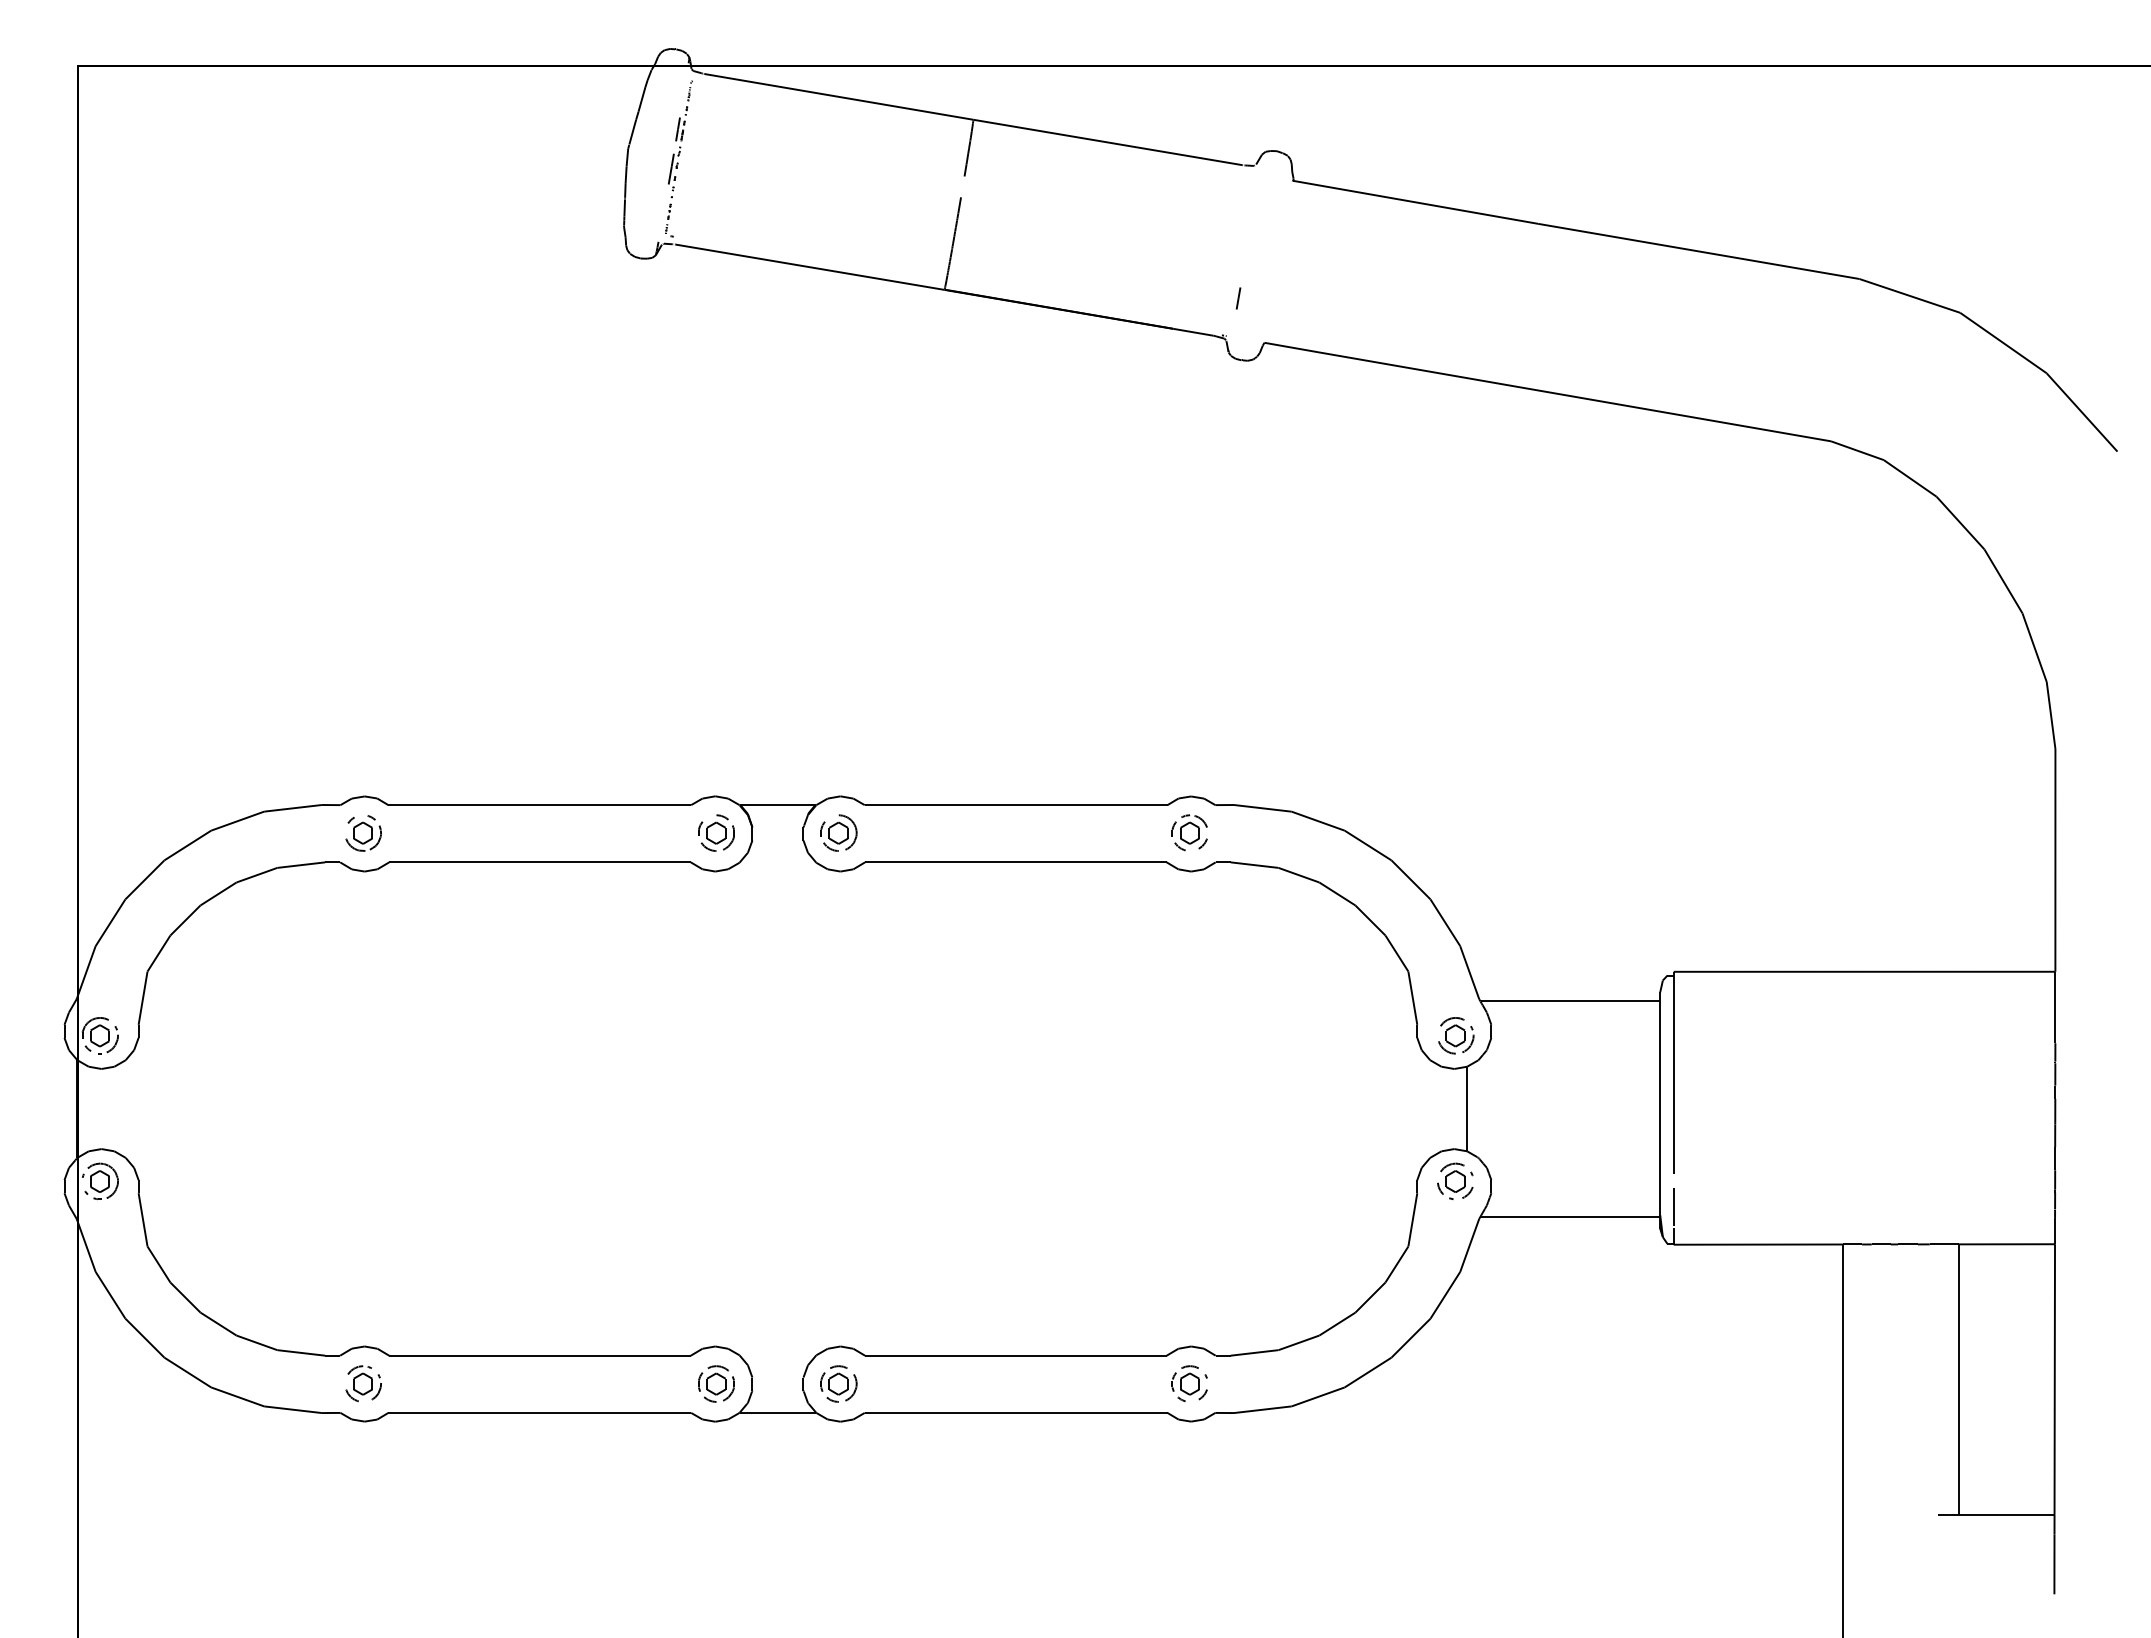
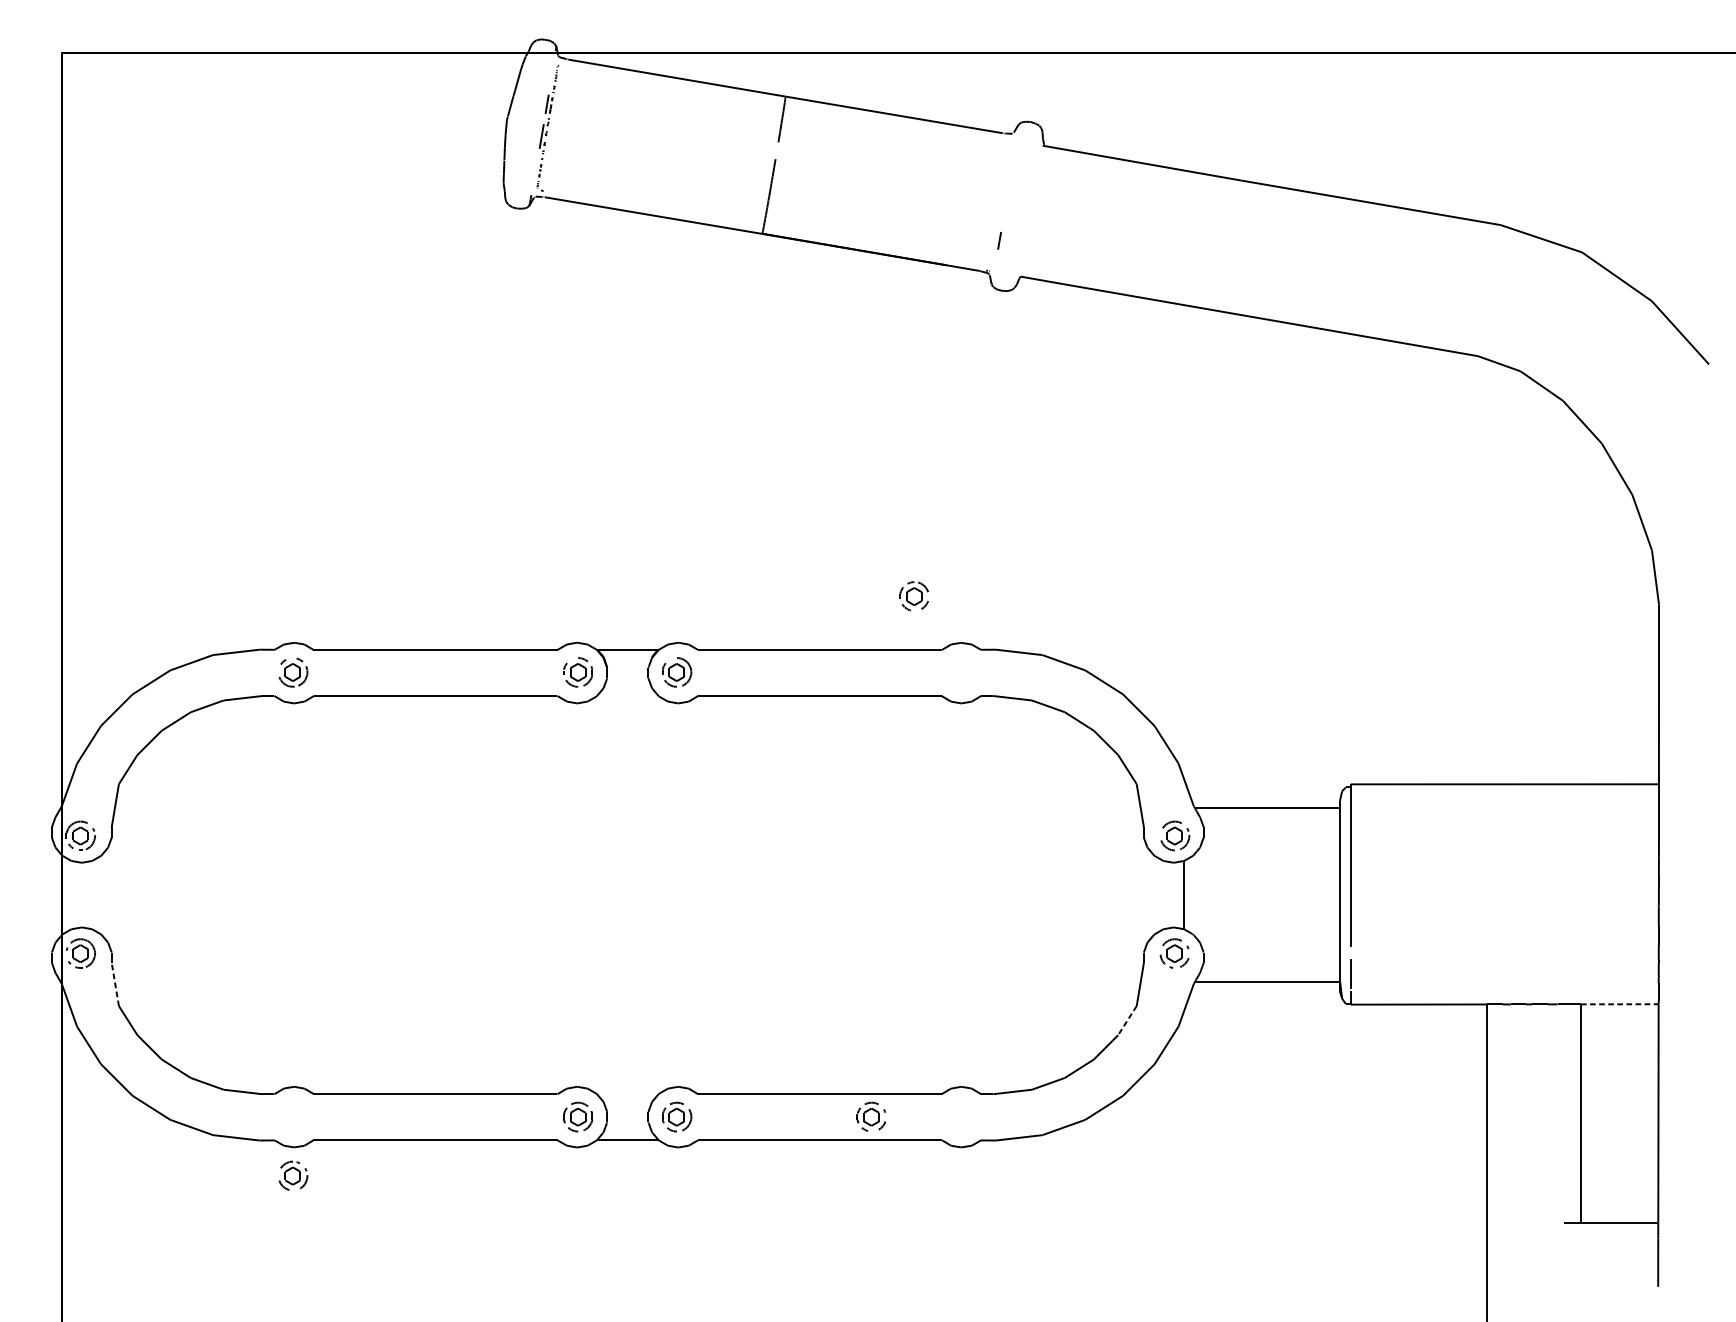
part: (1189, 832) -> (914, 596), moved
line: (143, 1219) -> (115, 984), solid -> dashed
line: (2007, 1244) -> (1620, 1004), solid -> dashed
line: (1396, 1264) -> (1127, 1020), solid -> dashed
part: (363, 1383) -> (293, 1175), moved
part: (1189, 1383) -> (871, 1116), moved

